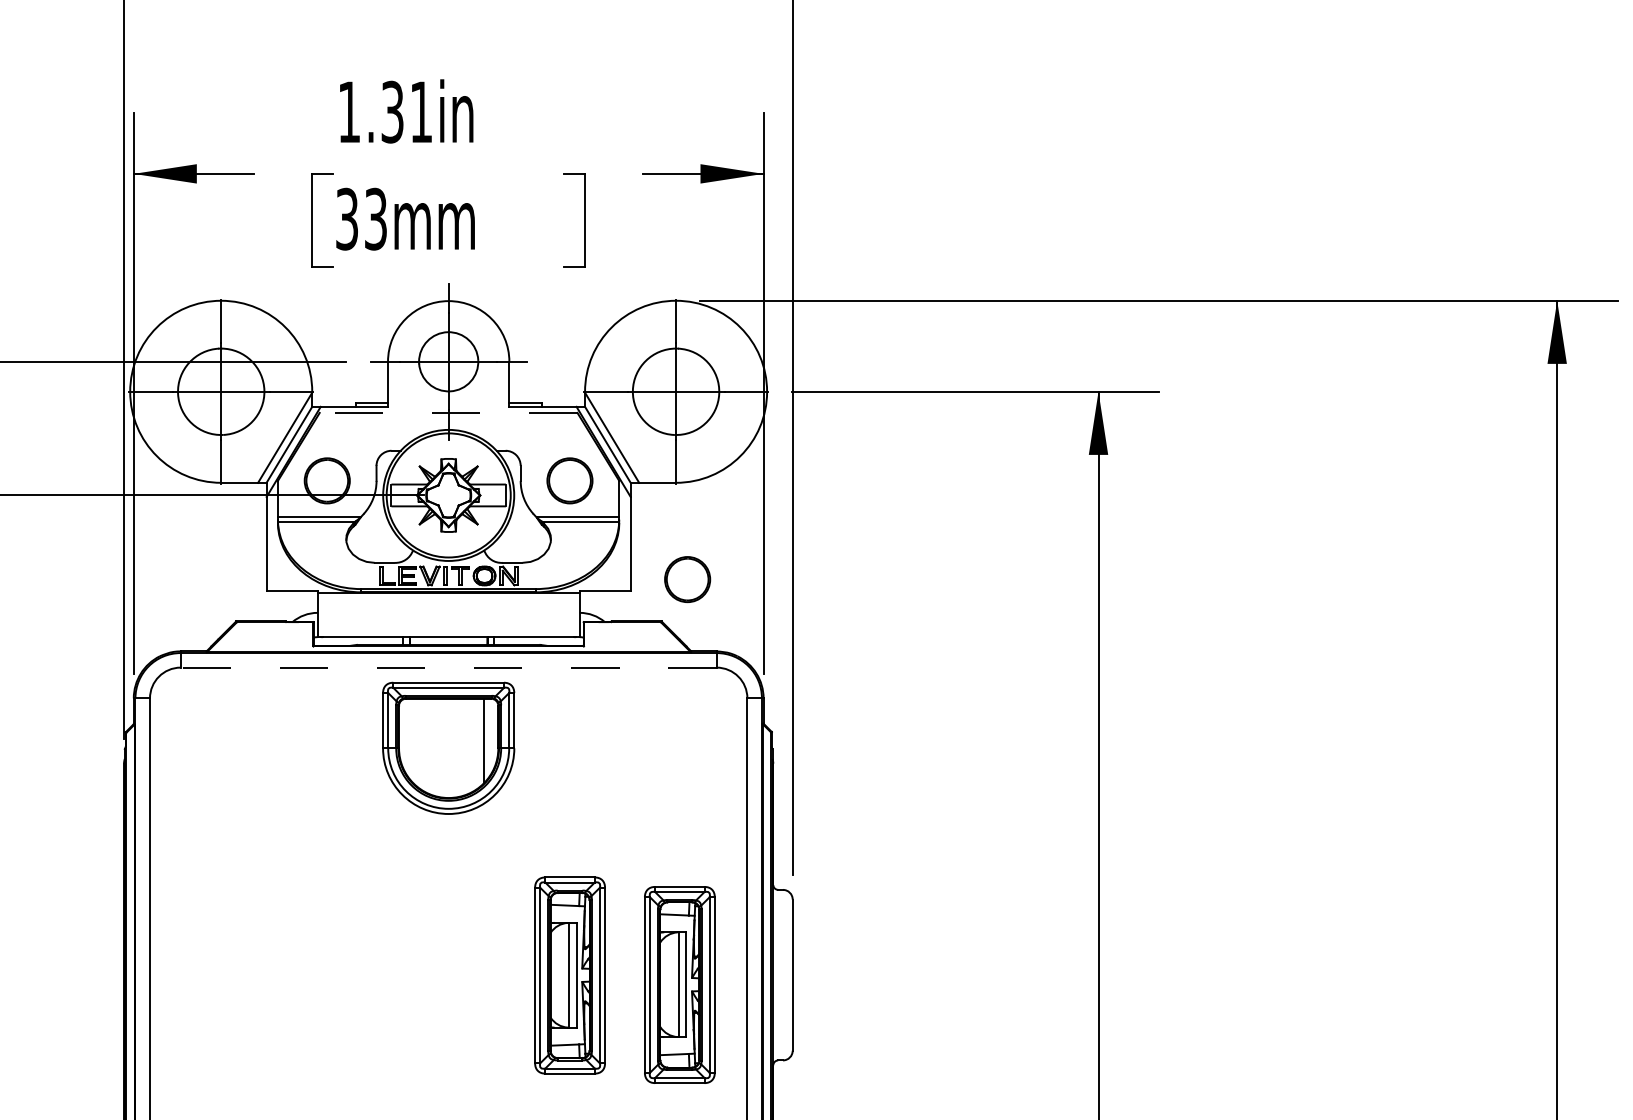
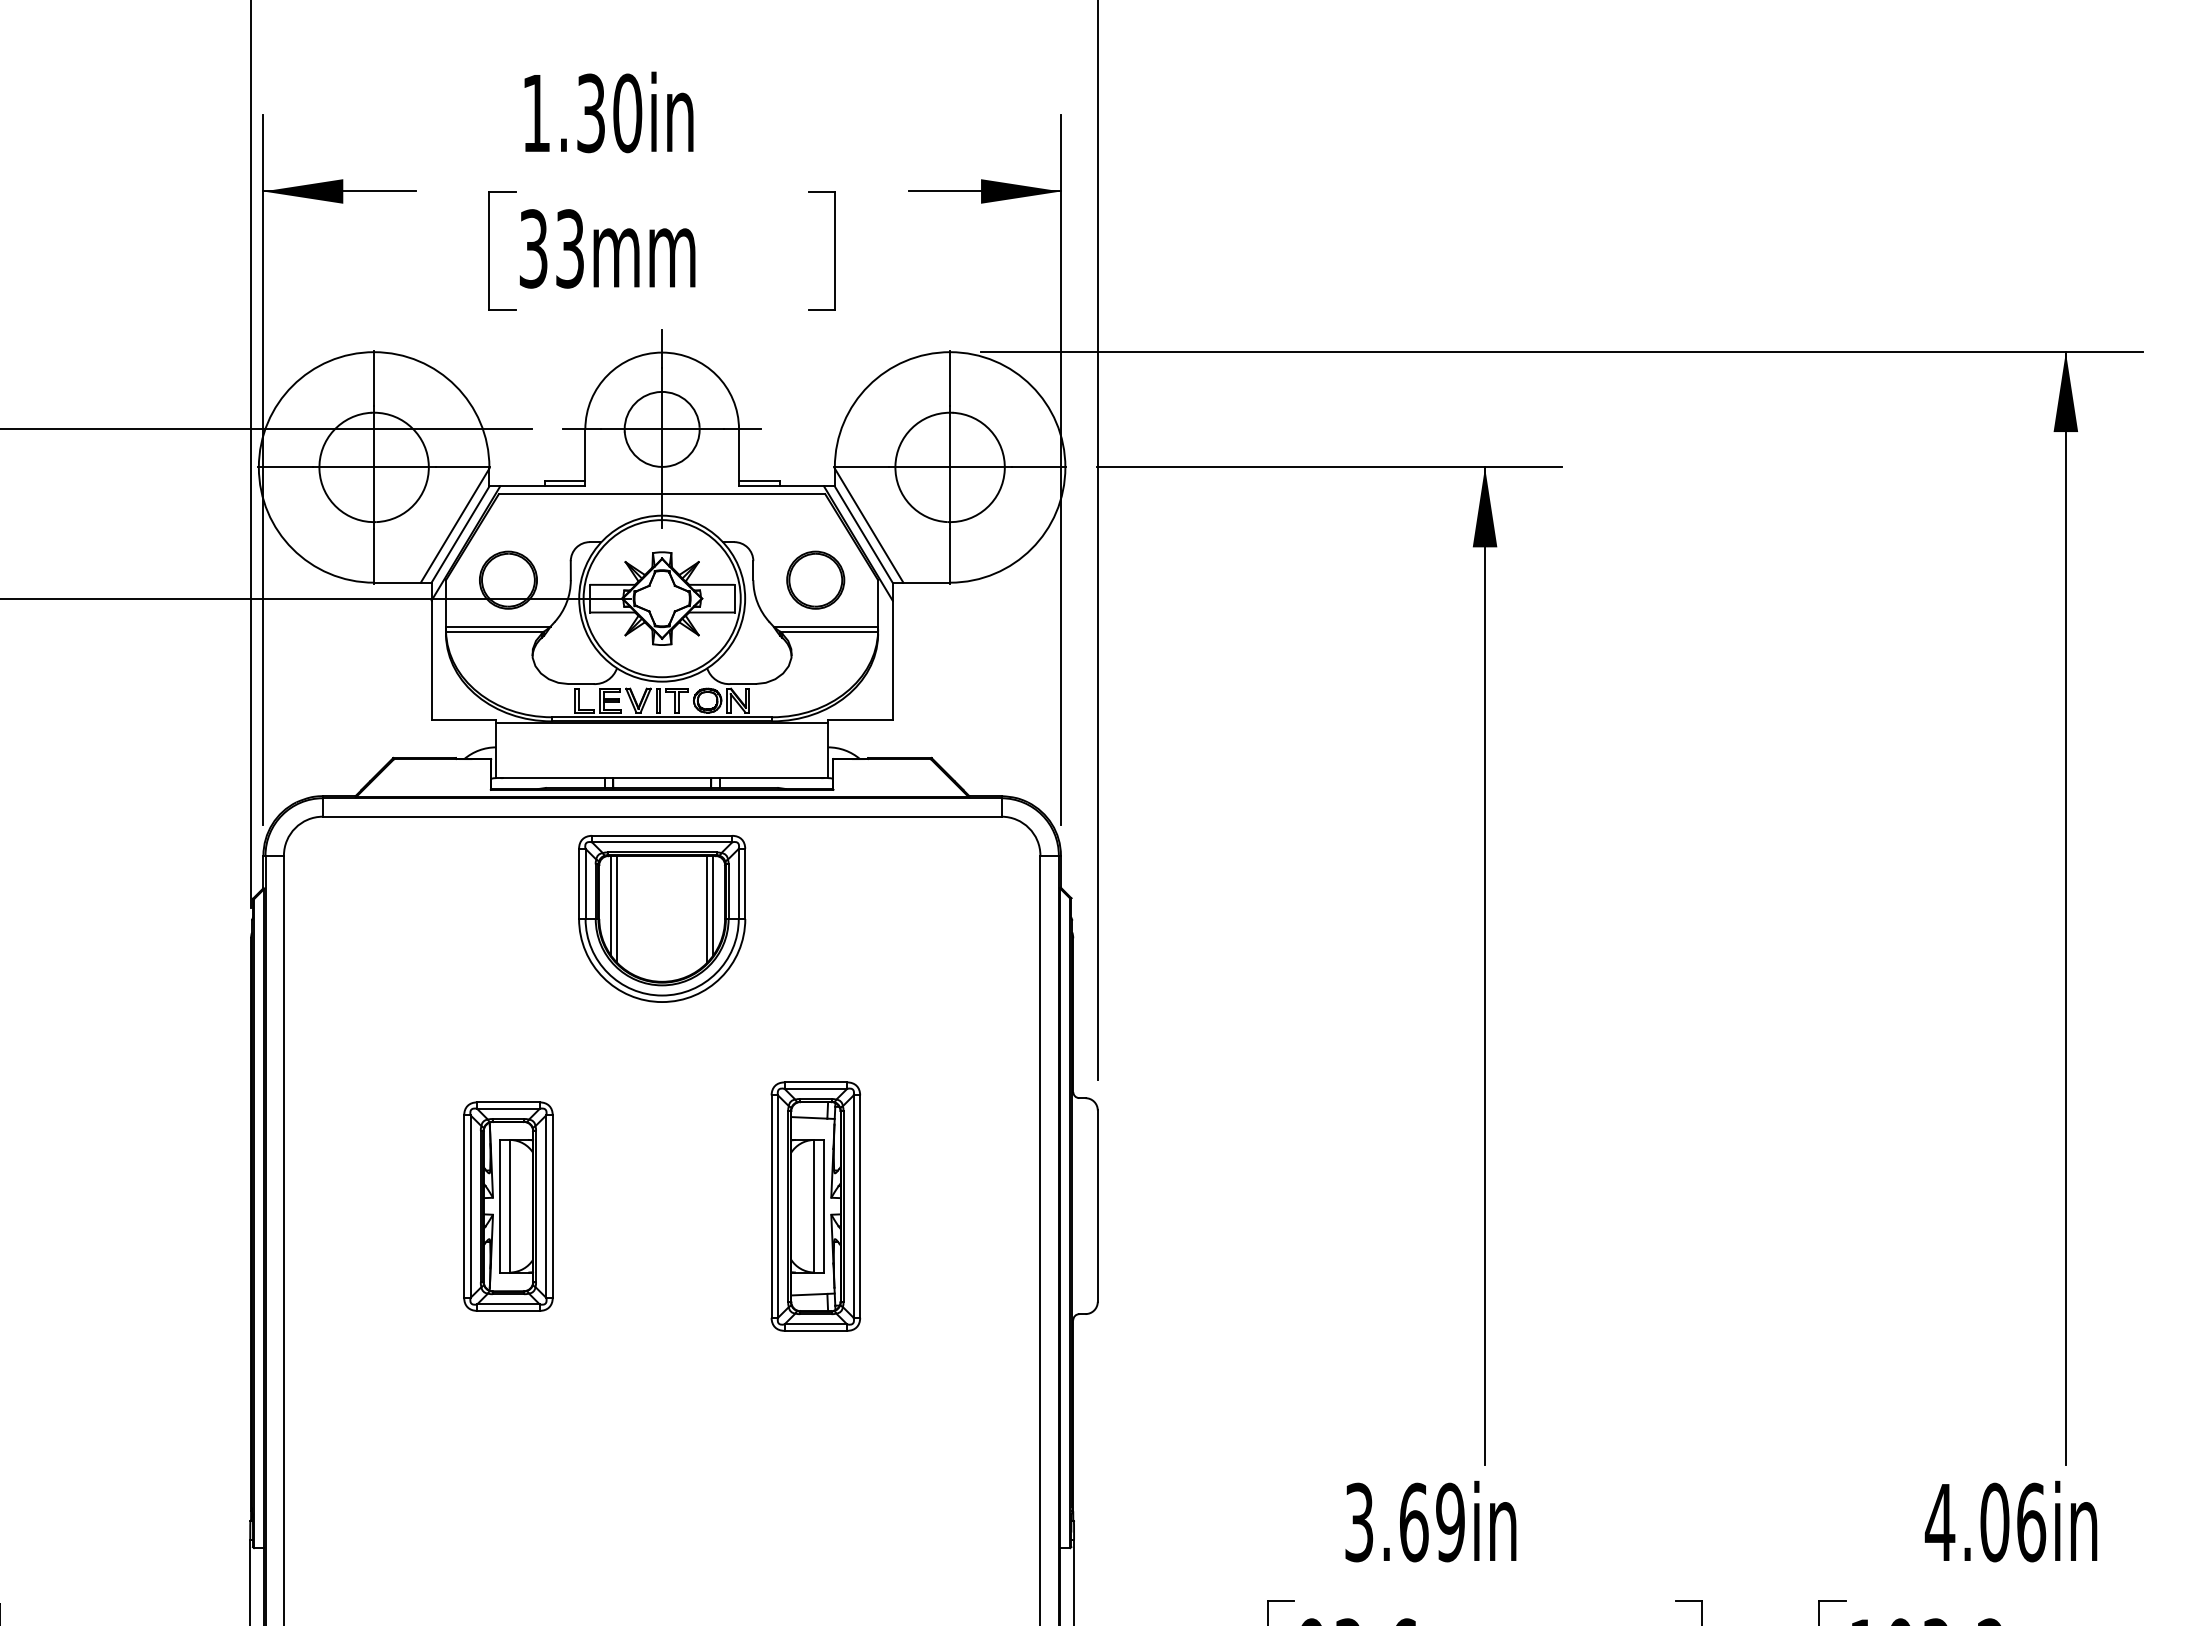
text: (421, 112) -> (627, 113), 1.31in -> 1.30in
line: (448, 413) -> (661, 494), dashed -> solid
part: (687, 579) -> (964, 704), removed
line: (448, 667) -> (661, 816), dashed -> solid
line: (408, 737) -> (611, 905), added
line: (489, 737) -> (713, 905), added
line: (413, 740) -> (617, 909), added
part: (327, 975) -> (508, 1206), added
part: (679, 984) -> (954, 1218), removed

